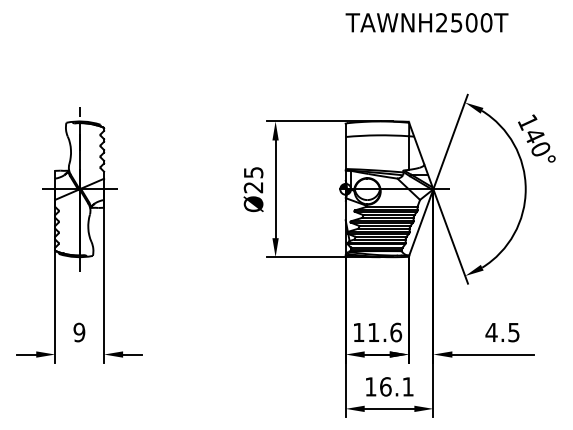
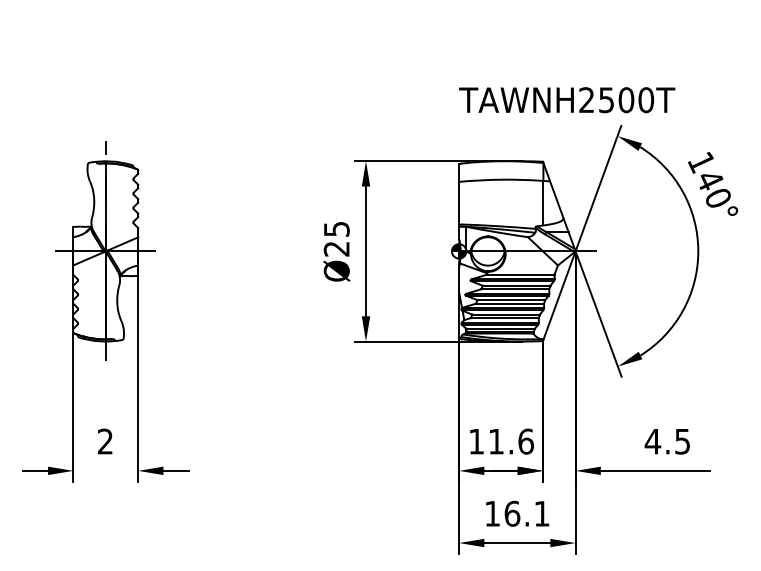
text: (427, 23) -> (567, 100), moved
text: (79, 332) -> (105, 441), 9 -> 2

